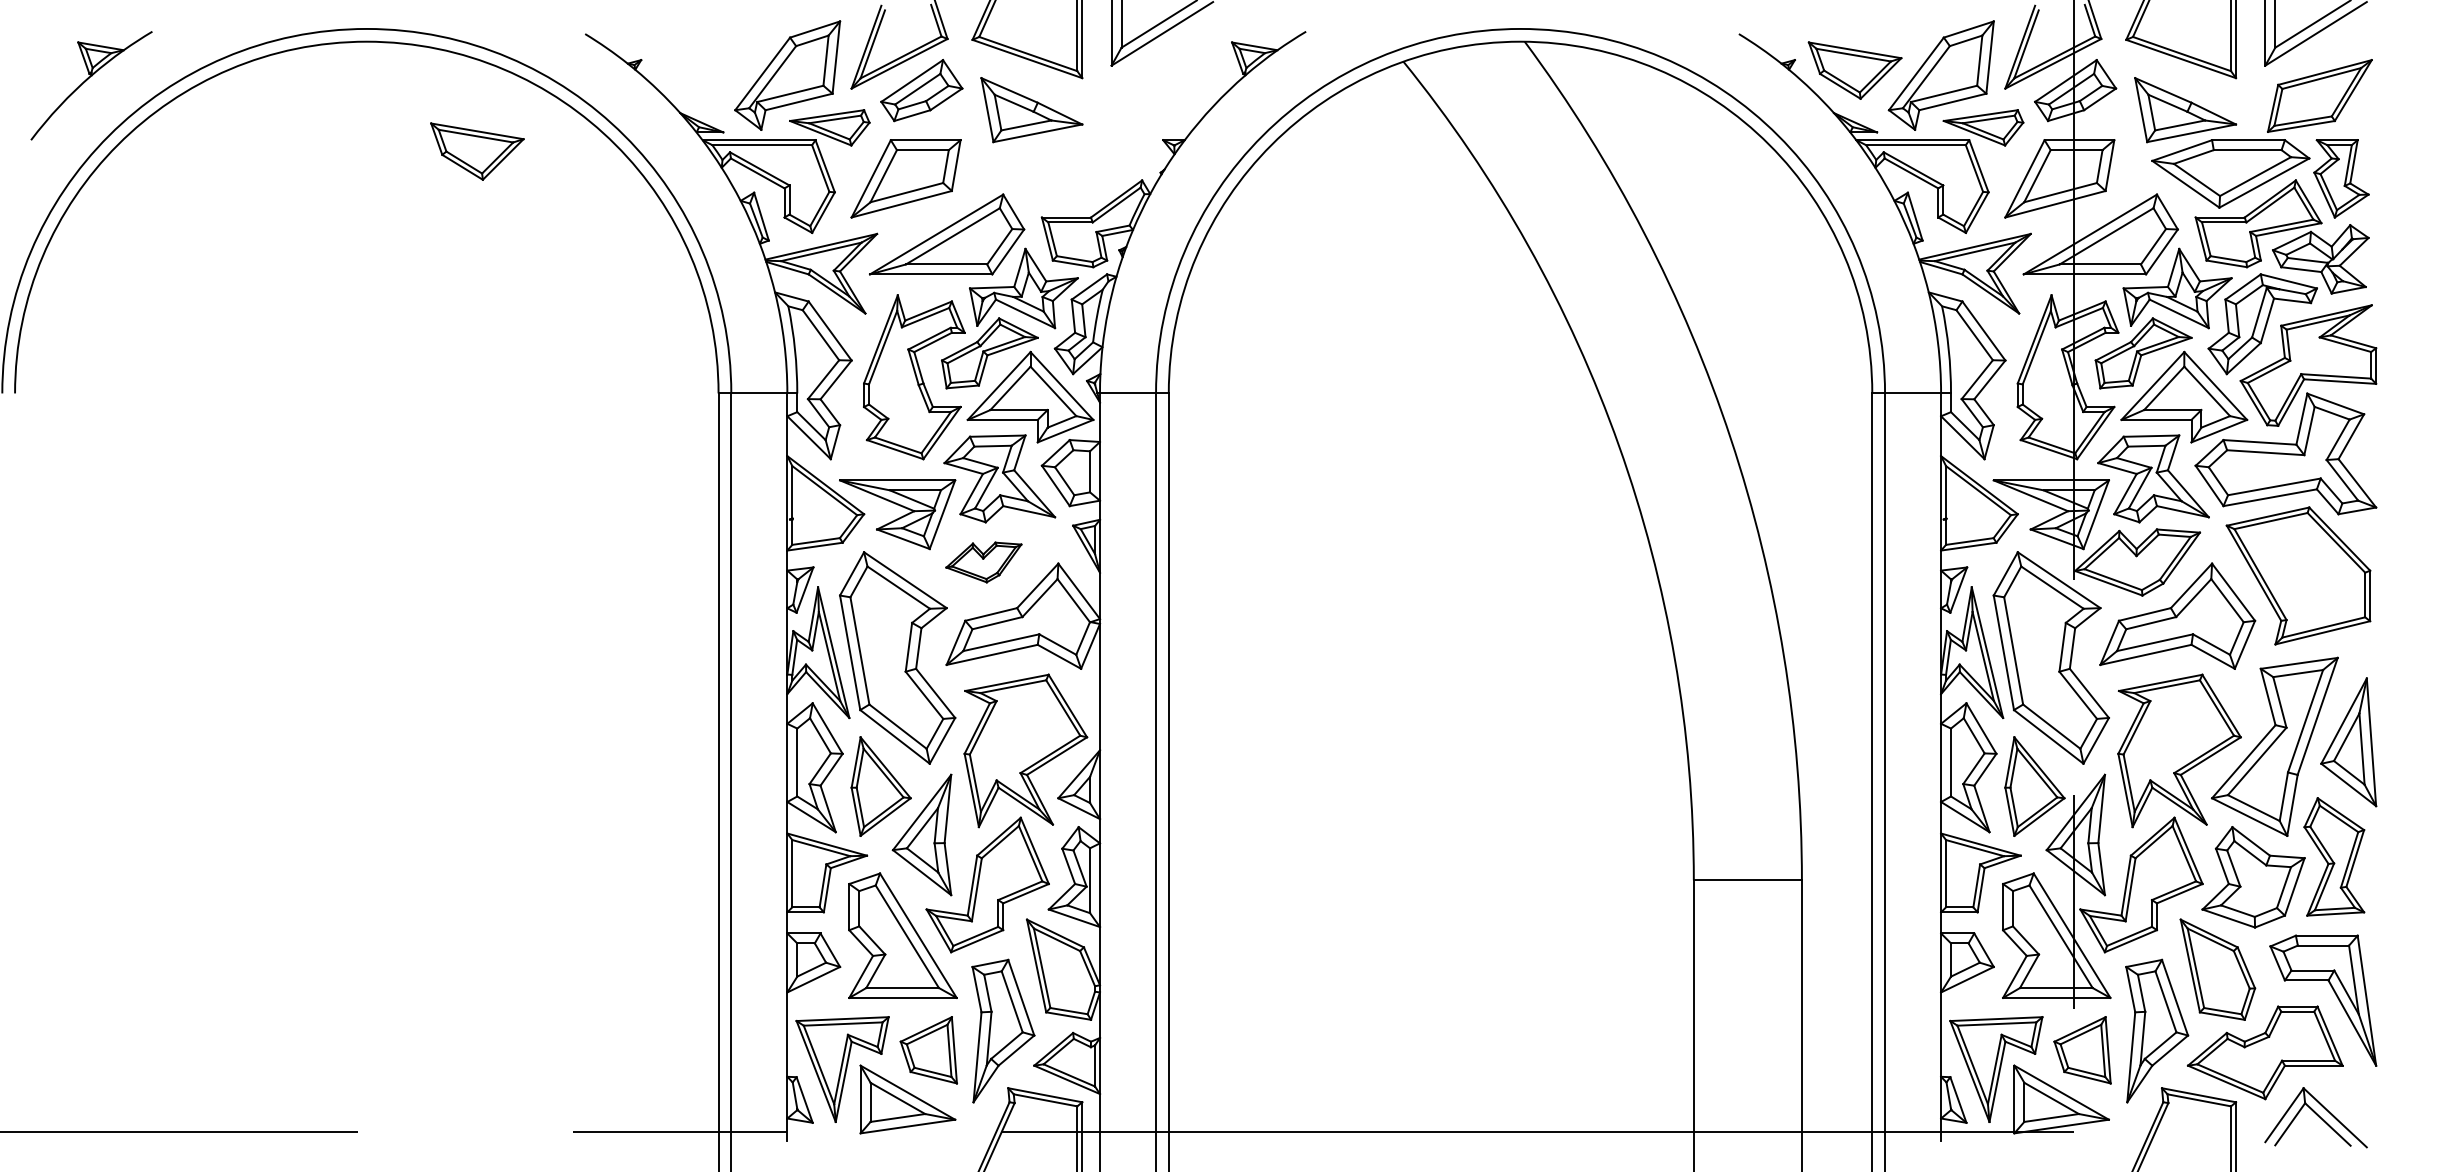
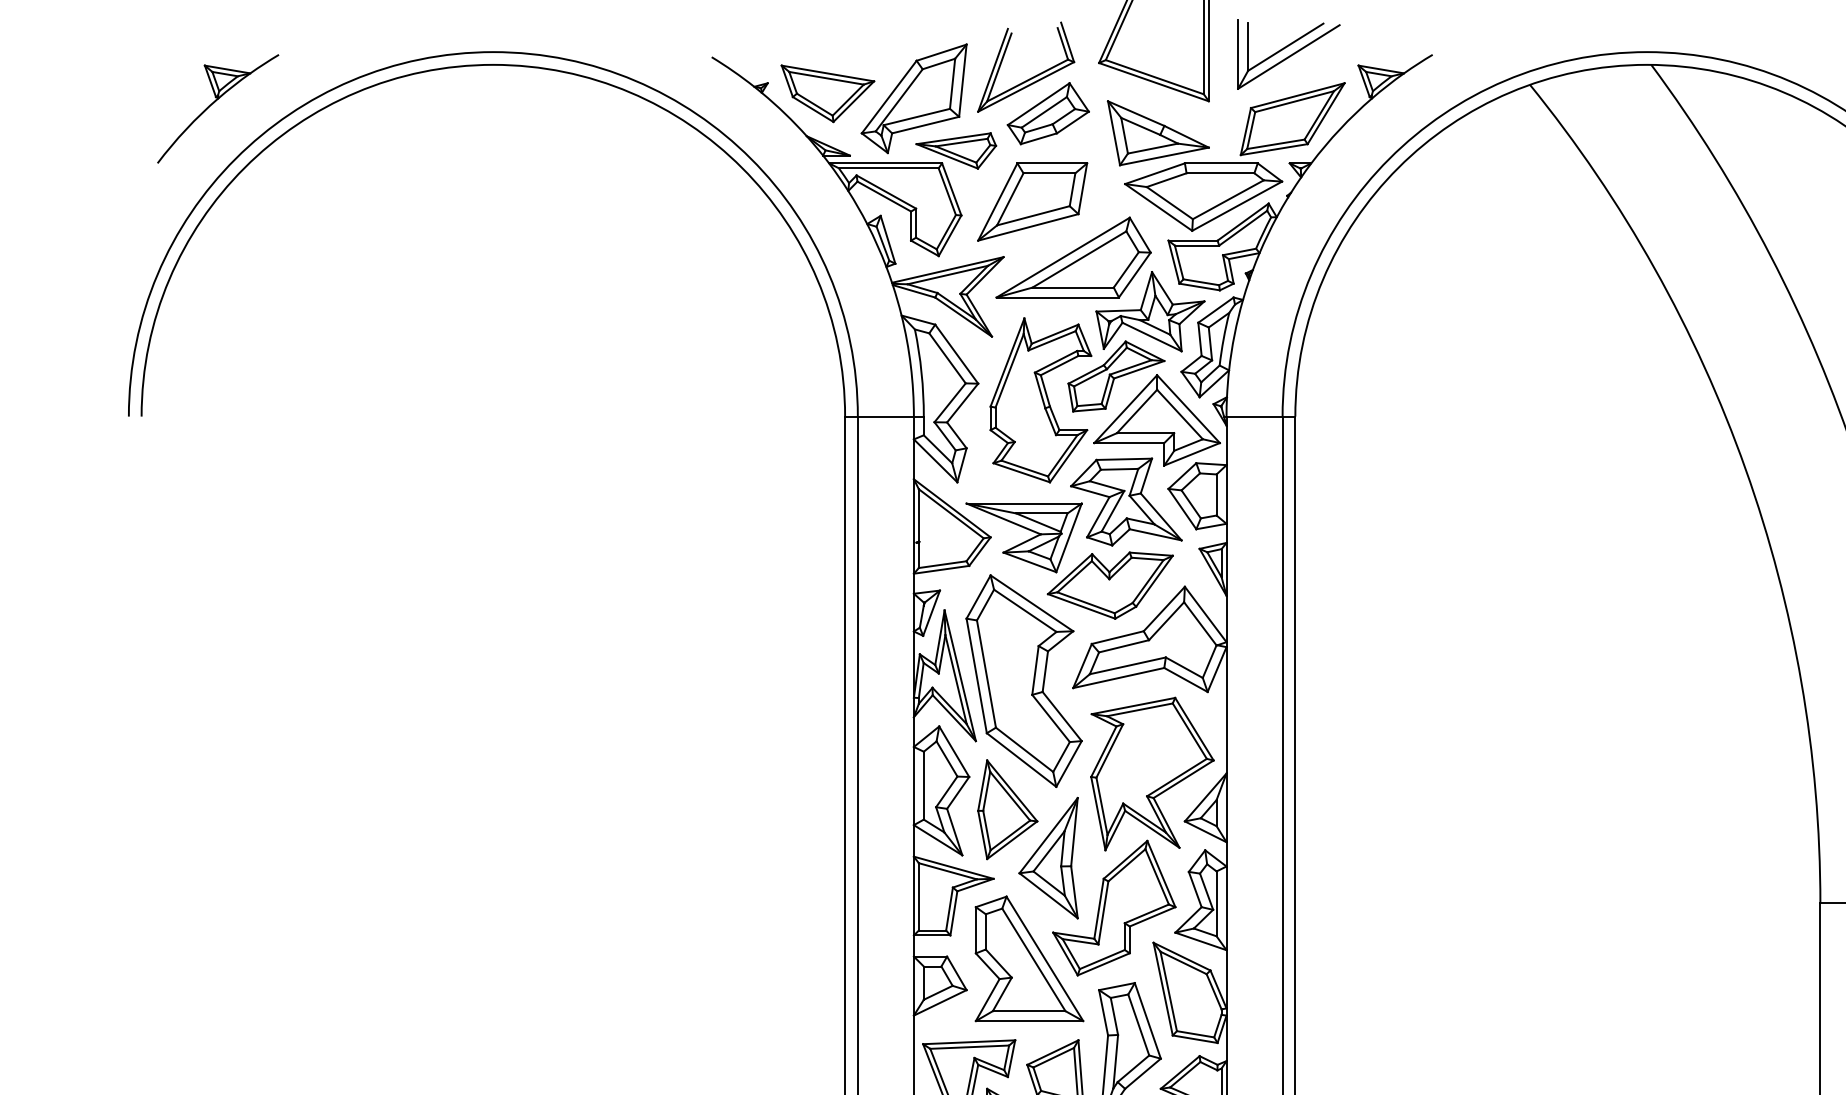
part: (1108, 133) -> (1235, 156), added
part: (477, 151) -> (828, 93), moved
part: (983, 562) -> (1110, 585), size x1.67

